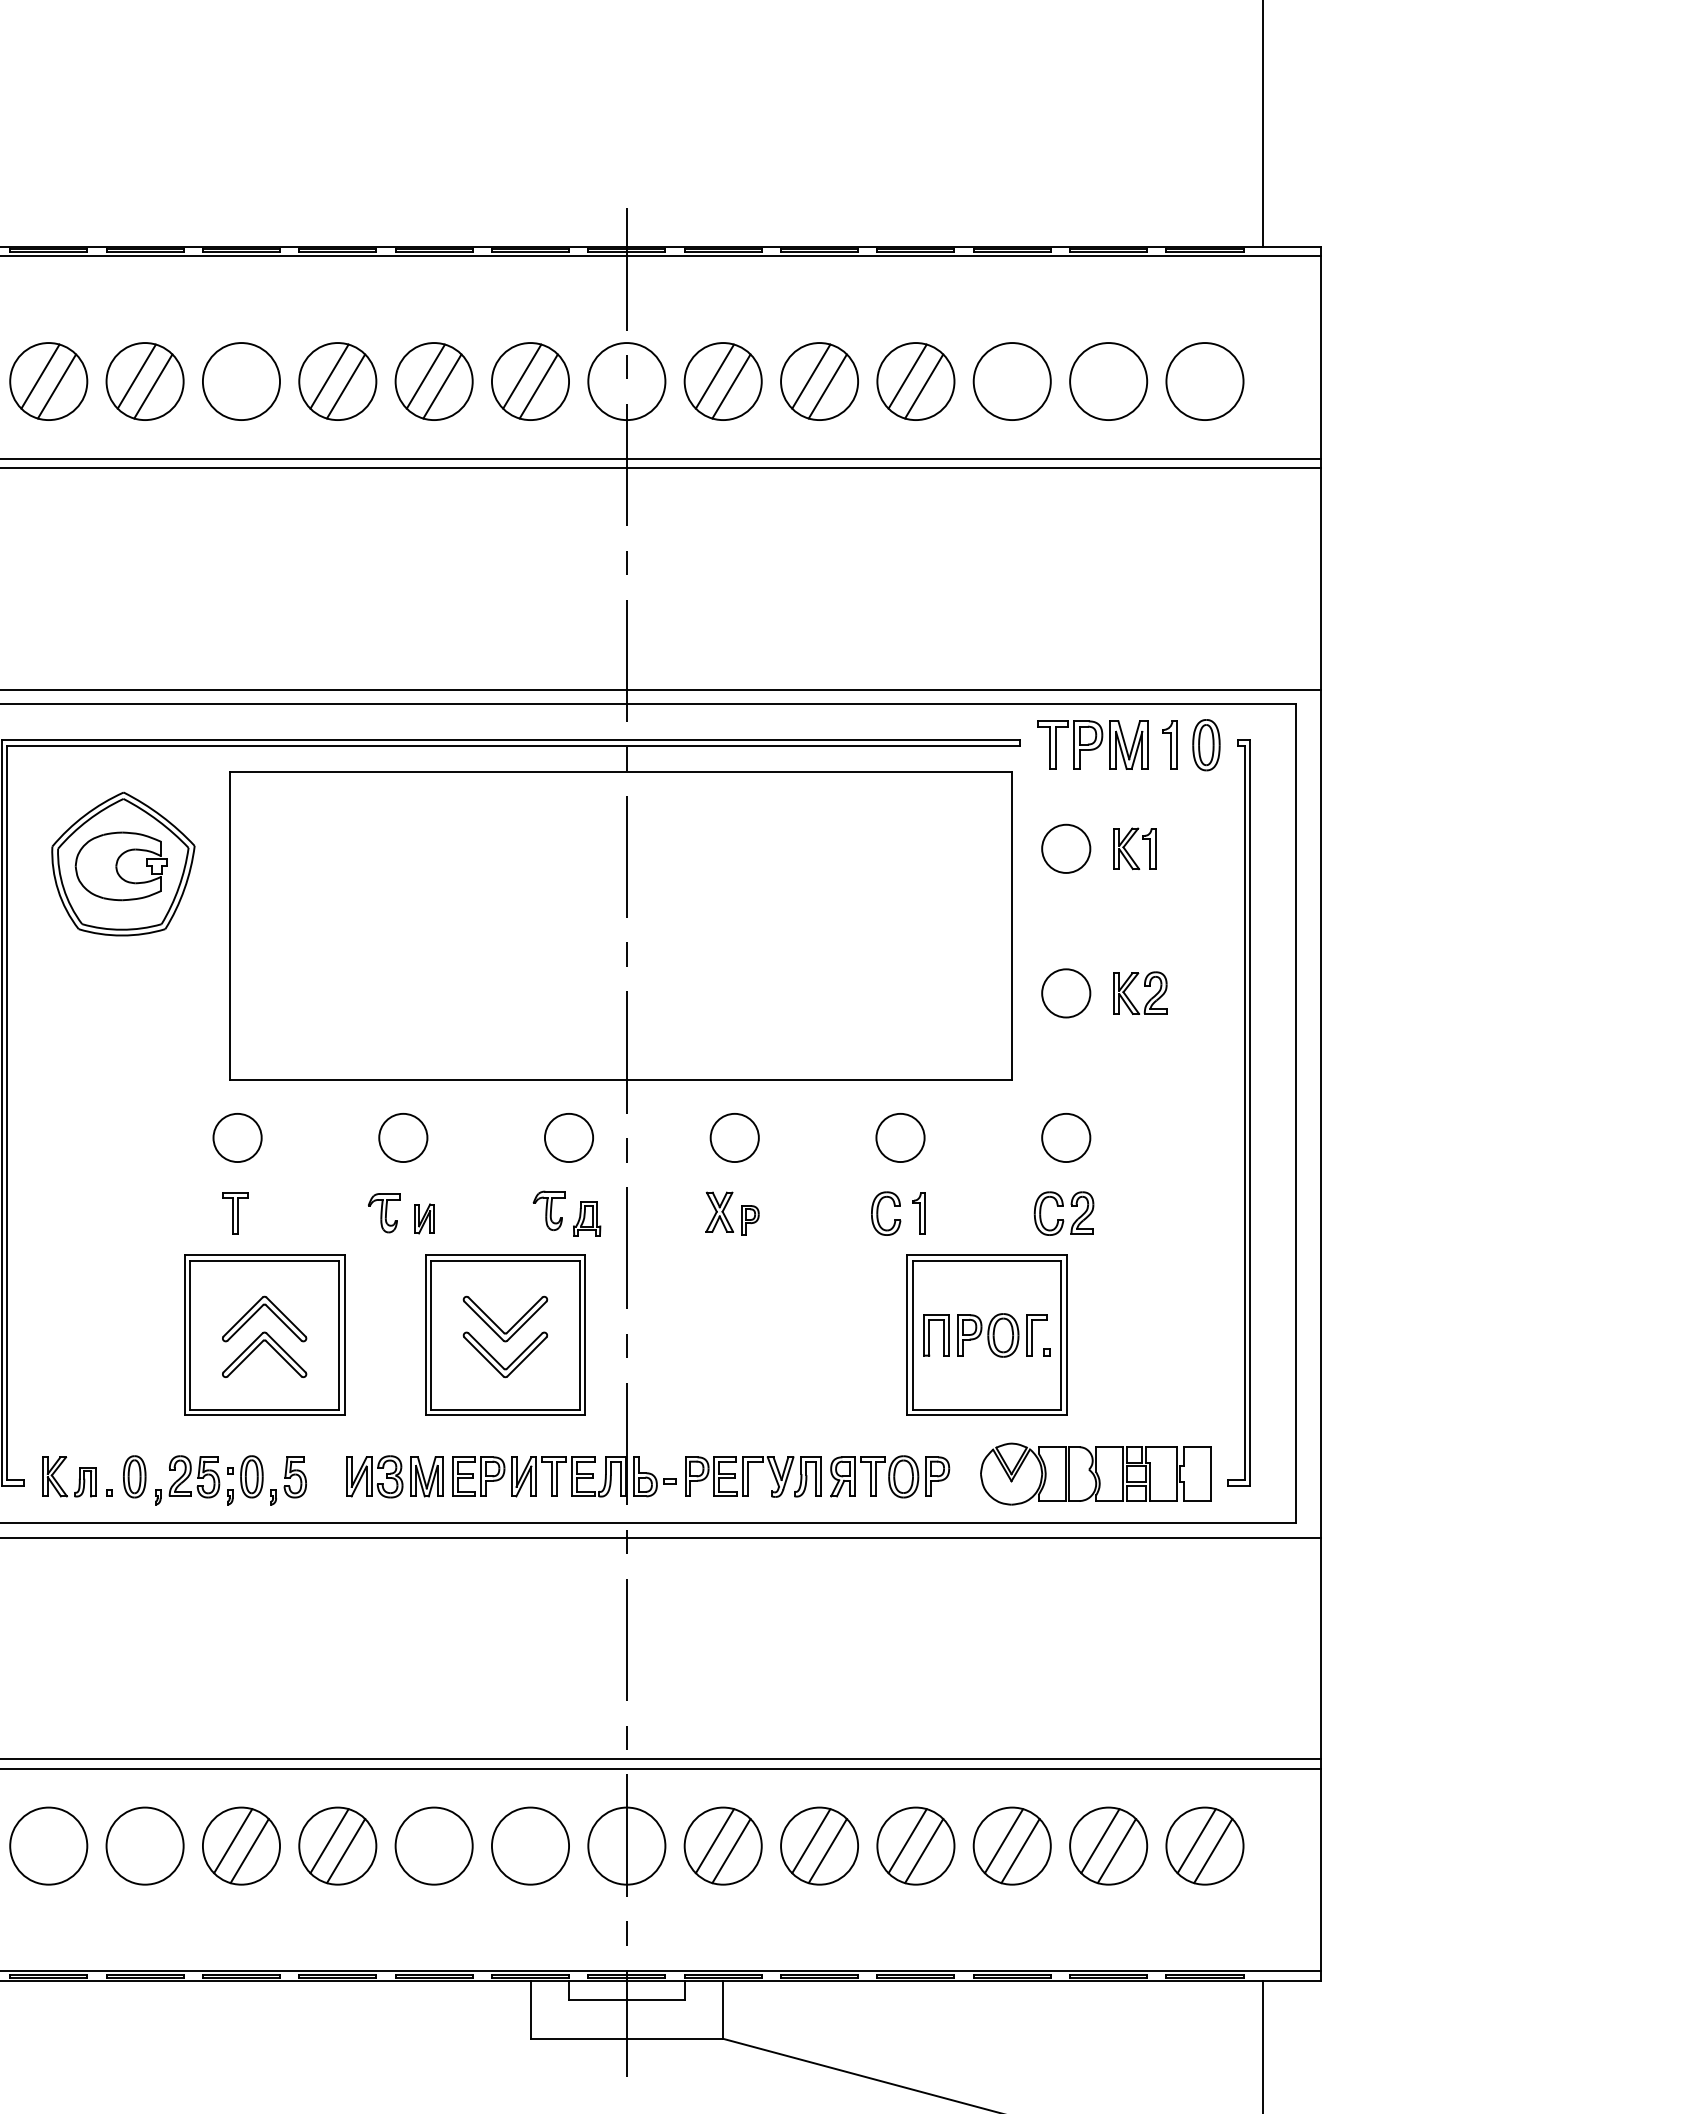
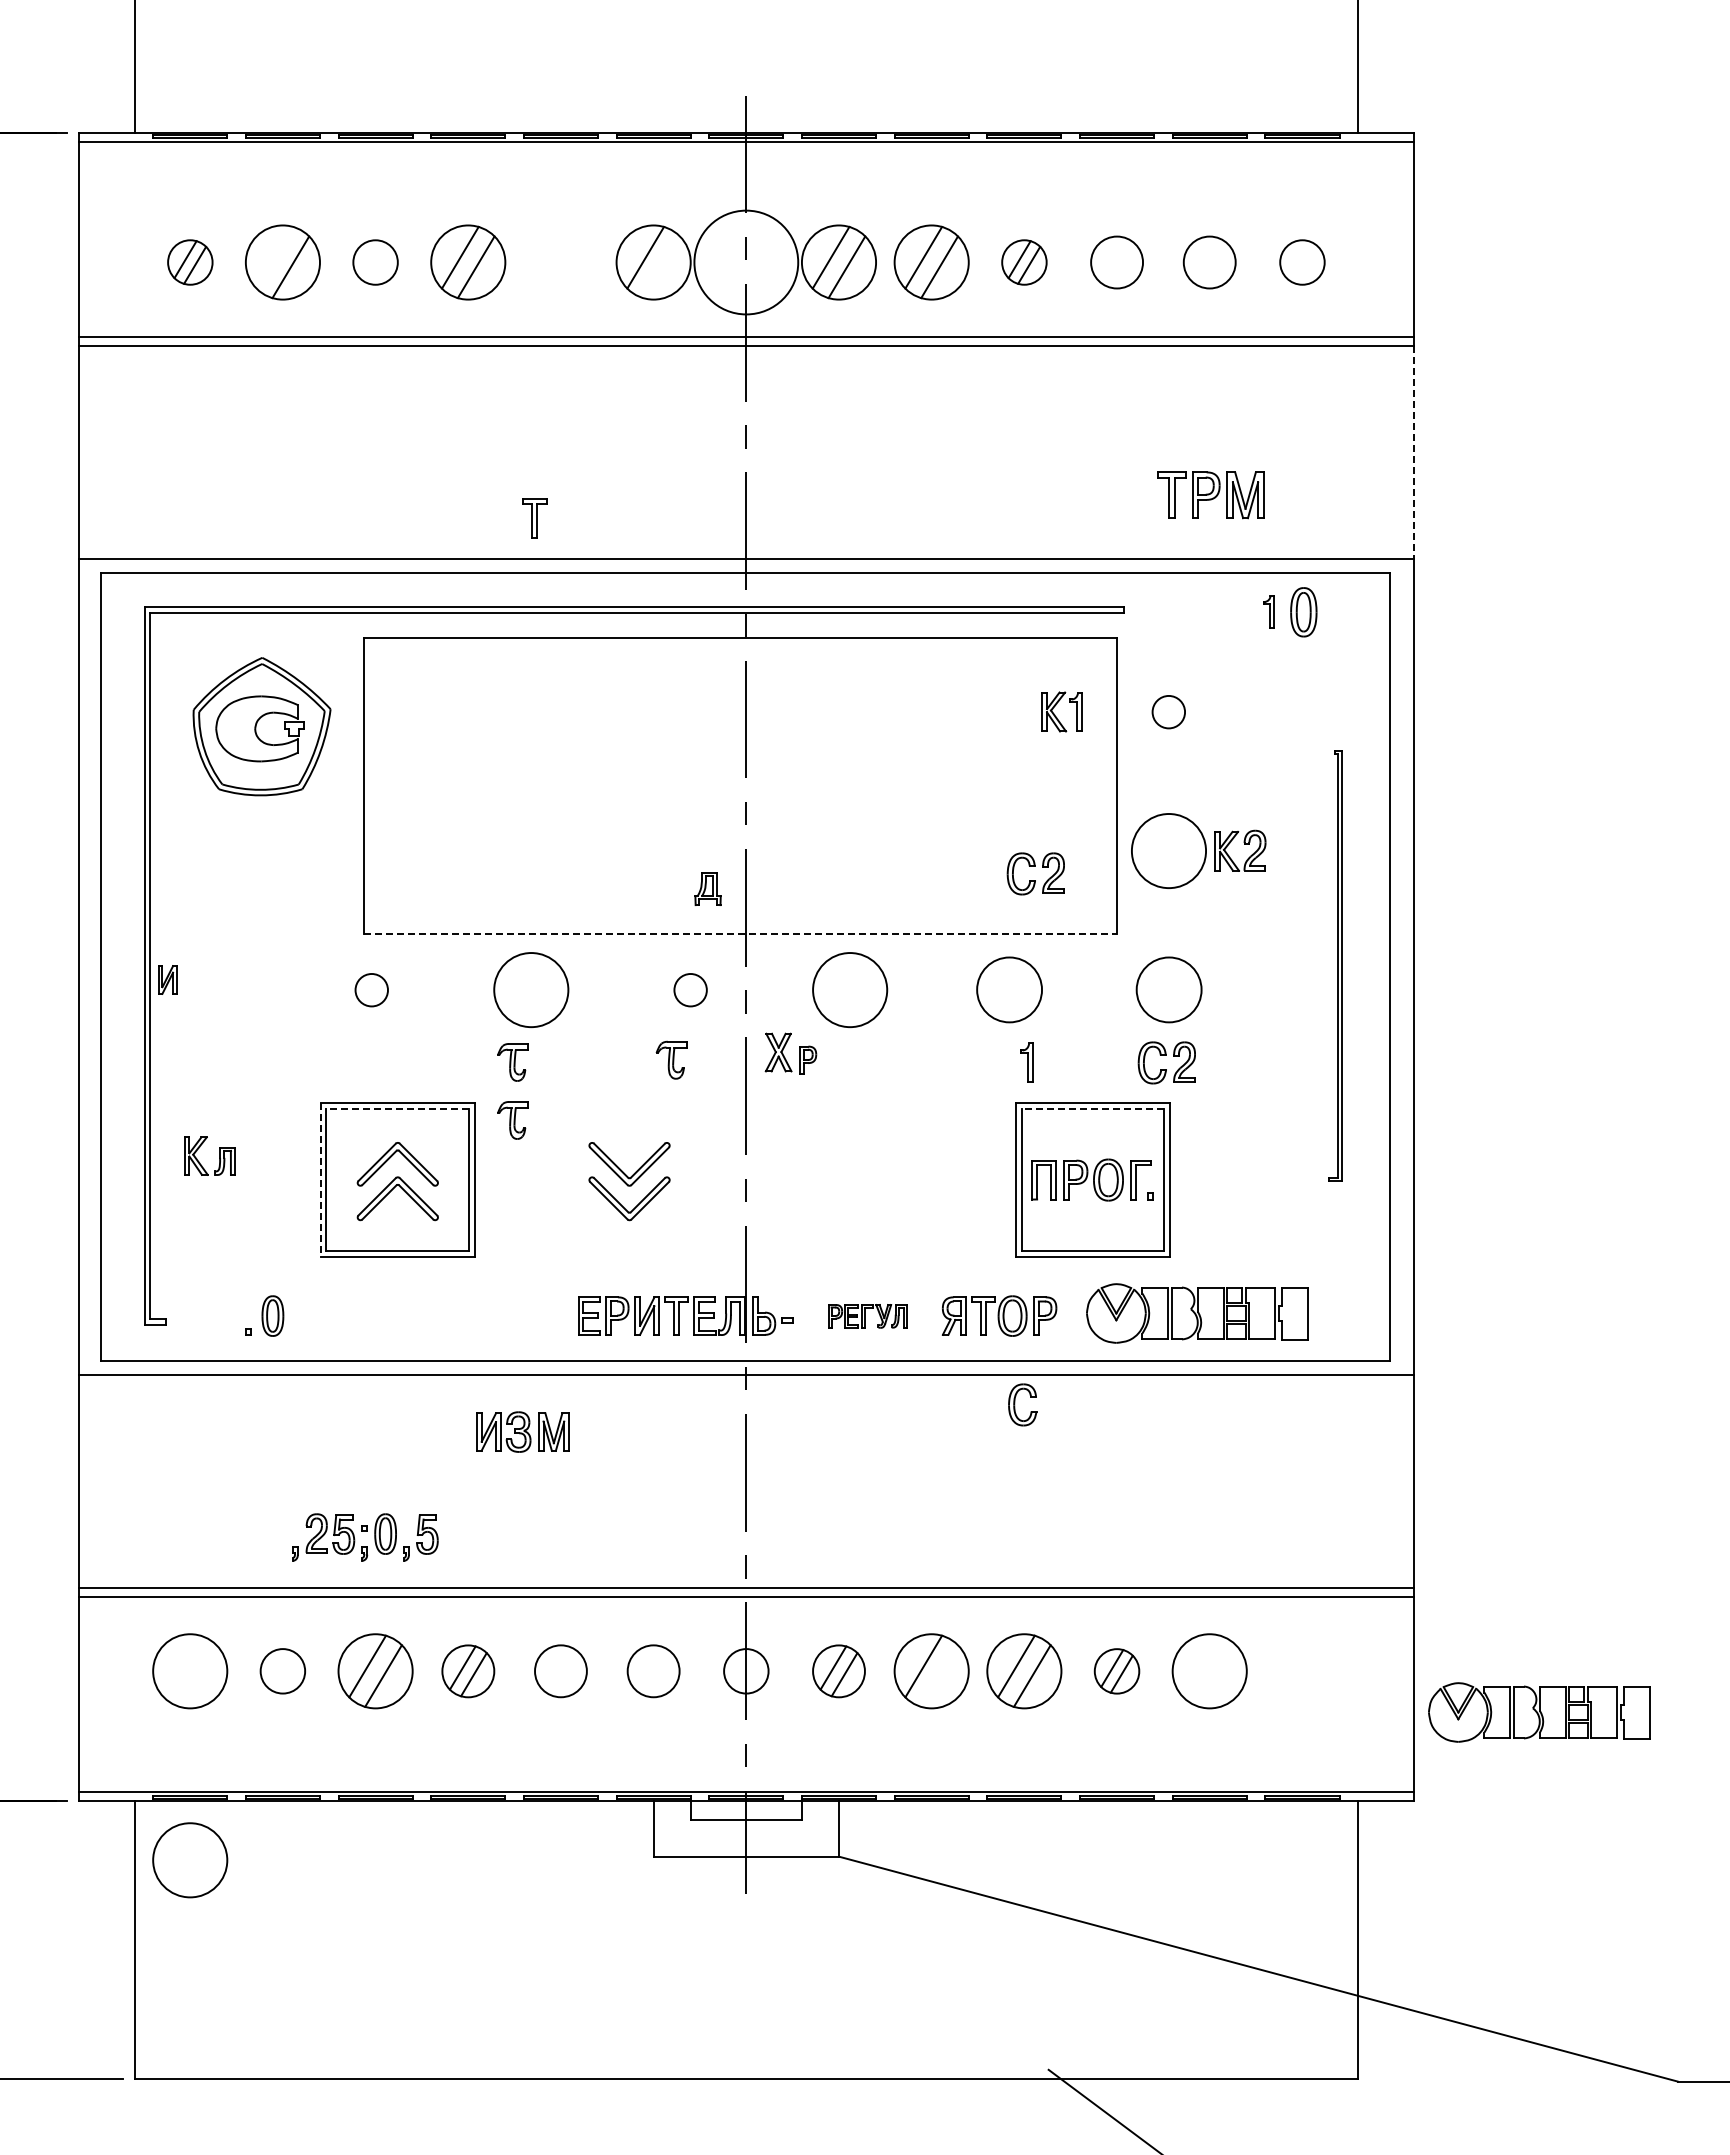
line: (136, 376) -> (274, 257), removed
part: (49, 381) -> (190, 262), size x0.6
circle: (241, 381) -> (375, 262), size x0.6
part: (433, 381) -> (560, 262), removed
circle: (627, 381) -> (746, 262), size x1.4
part: (916, 381) -> (1024, 262), size x0.6
circle: (1011, 381) -> (1116, 262), size x0.7
circle: (1108, 381) -> (1209, 262), size x0.7
circle: (1205, 381) -> (1302, 262), size x0.6
line: (538, 386) -> (661, 267), removed
line: (1320, 579) -> (1413, 452), solid -> dashed
part: (1169, 744) -> (1268, 611), size x0.7
part: (1092, 745) -> (1210, 495), moved
circle: (1065, 849) -> (1168, 712), size x0.7
part: (1129, 853) -> (1056, 716), moved
circle: (1065, 992) -> (1168, 850), size x1.6
part: (927, 1009) -> (1035, 866), added
line: (621, 1080) -> (741, 934), solid -> dashed
part: (1239, 1112) -> (1335, 965), size x0.6
circle: (403, 1137) -> (531, 989), size x1.6
circle: (734, 1137) -> (849, 989), size x1.6
circle: (237, 1138) -> (371, 990), size x0.7
circle: (568, 1138) -> (690, 990), size x0.7
circle: (900, 1138) -> (1009, 990), size x1.4
circle: (1065, 1138) -> (1168, 990), size x1.4
part: (235, 1213) -> (534, 518), moved
part: (878, 1213) -> (1015, 1404), moved
part: (725, 1215) -> (784, 1055), moved
part: (424, 1218) -> (167, 979), moved
part: (586, 1218) -> (707, 888), moved
line: (264, 1261) -> (397, 1108), solid -> dashed
line: (986, 1261) -> (1092, 1108), solid -> dashed
part: (383, 1273) -> (512, 1120), added
part: (505, 1334) -> (629, 1179), removed
line: (184, 1335) -> (320, 1180), solid -> dashed
part: (79, 1476) -> (219, 1155), moved
part: (394, 1476) -> (522, 1431), moved
part: (752, 1477) -> (867, 1316), size x0.6
part: (230, 1480) -> (365, 1537), moved
line: (1100, 1841) -> (1201, 1666), removed
circle: (144, 1846) -> (282, 1671), size x0.6
part: (338, 1846) -> (468, 1671), size x0.7
circle: (433, 1846) -> (560, 1671), size x0.7
circle: (530, 1846) -> (653, 1671), size x0.7
circle: (627, 1846) -> (746, 1671), size x0.6
part: (722, 1846) -> (838, 1671), size x0.7
part: (1011, 1846) -> (1116, 1671), size x0.6
part: (1205, 1846) -> (1302, 1671), removed
line: (827, 1850) -> (939, 1675), removed
line: (1116, 1850) -> (1217, 1675), removed
part: (1451, 1888) -> (1539, 1712), added
circle: (49, 2042) -> (190, 1860), added

